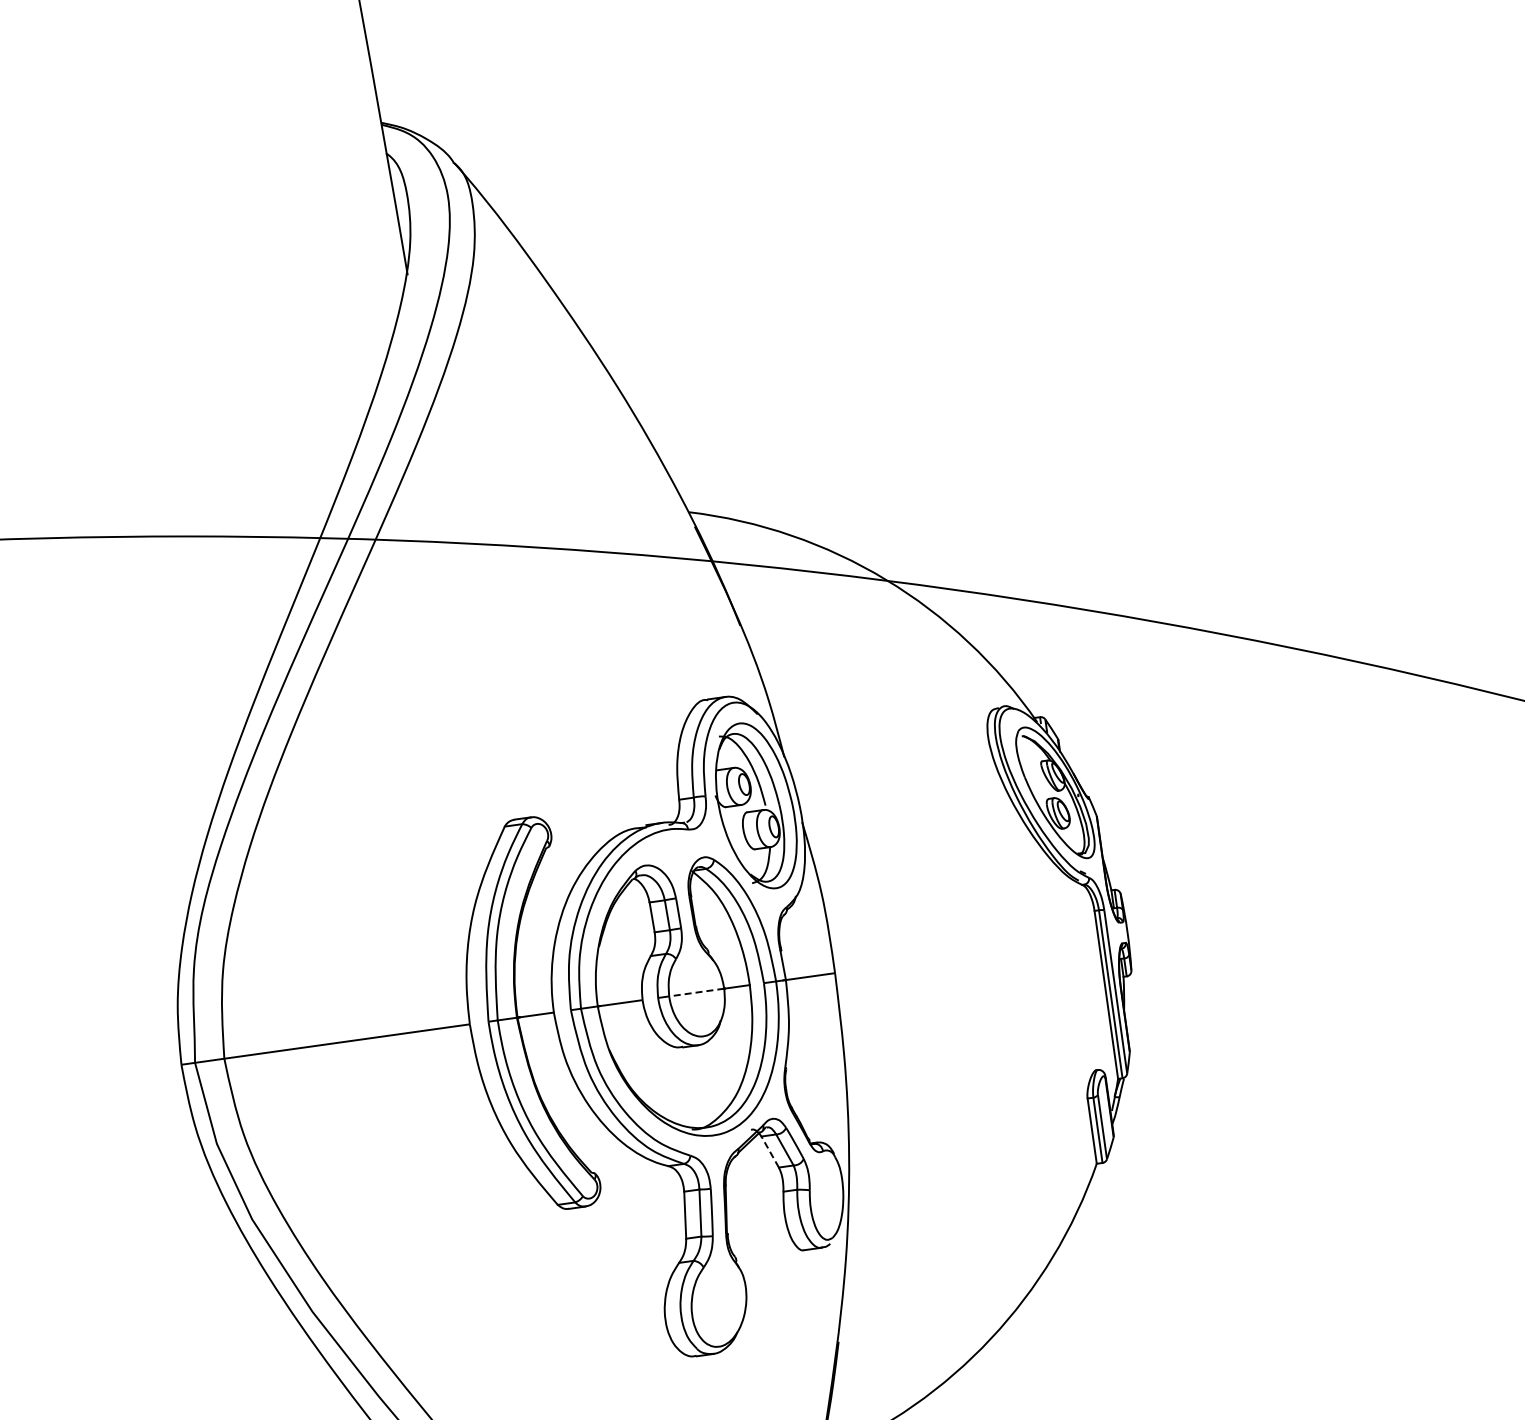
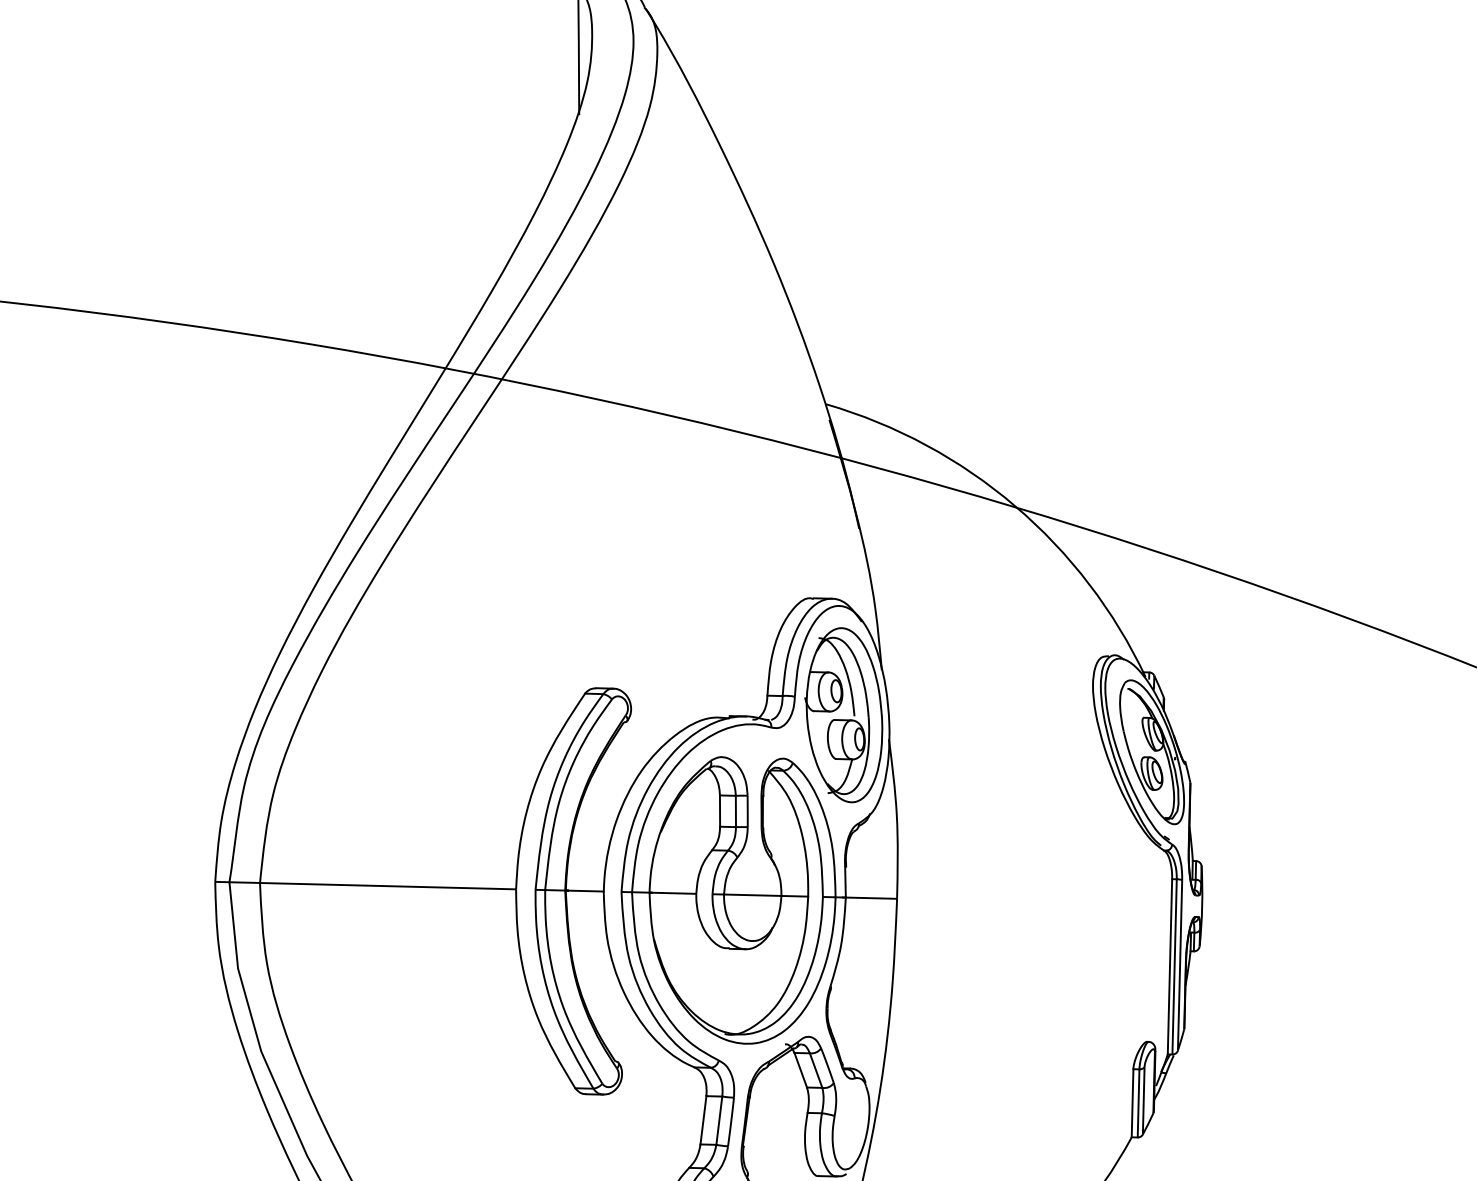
line: (696, 992) -> (752, 895), dashed -> solid
line: (770, 1152) -> (800, 1070), dashed -> solid

